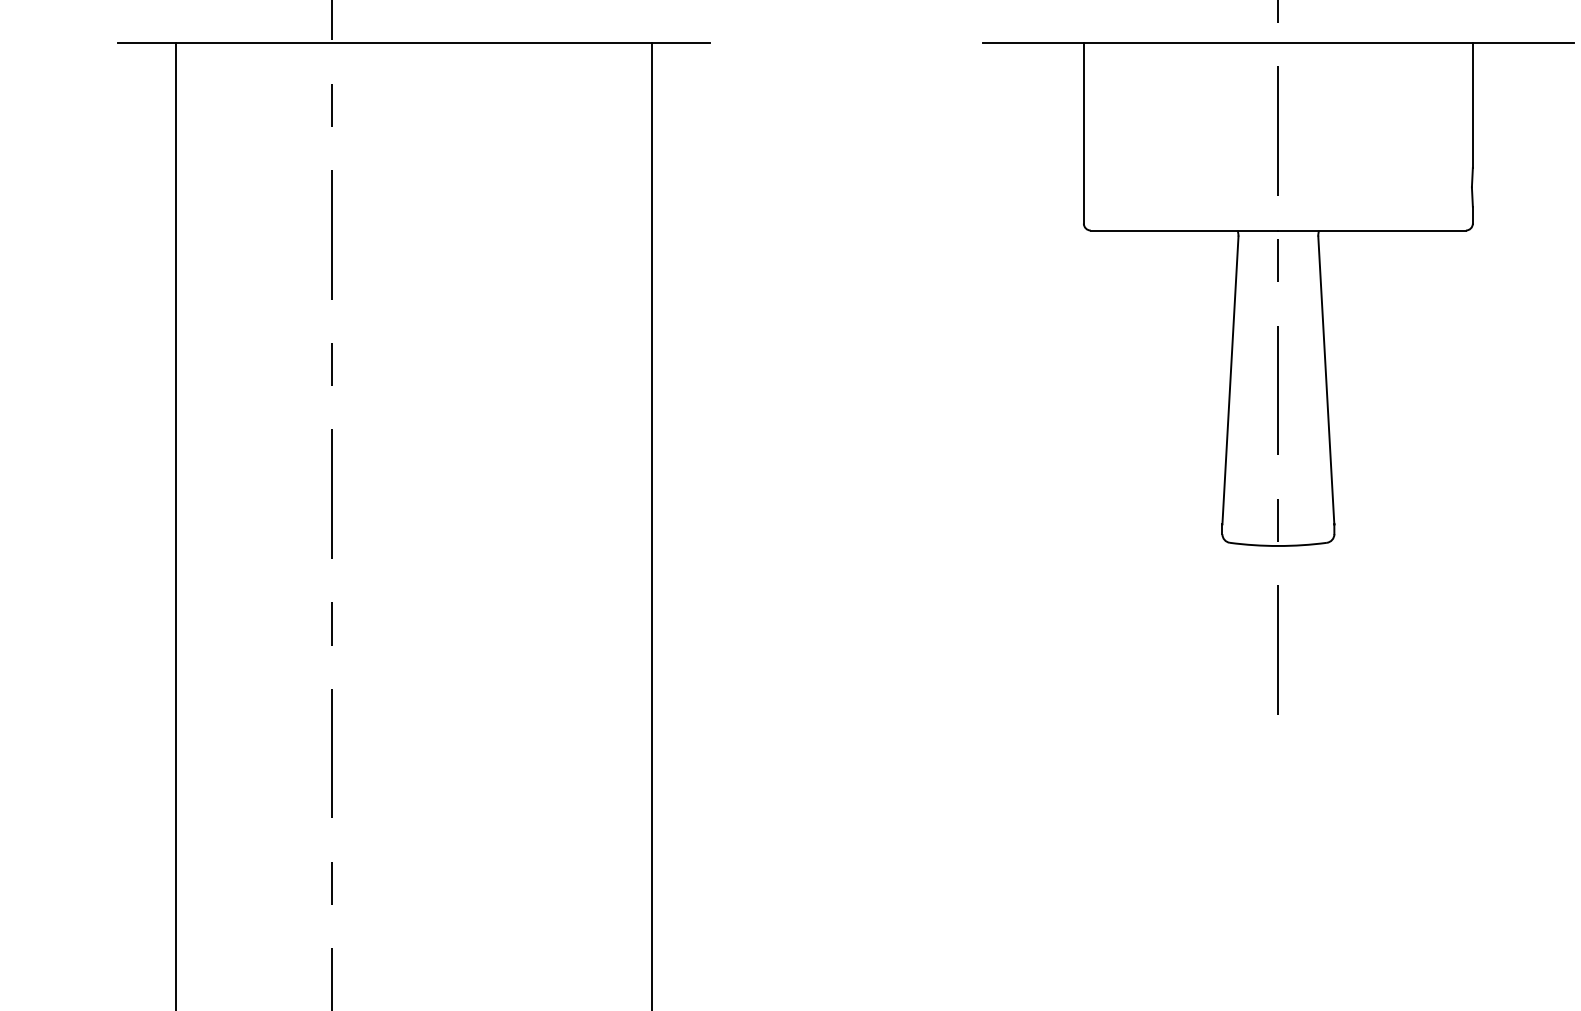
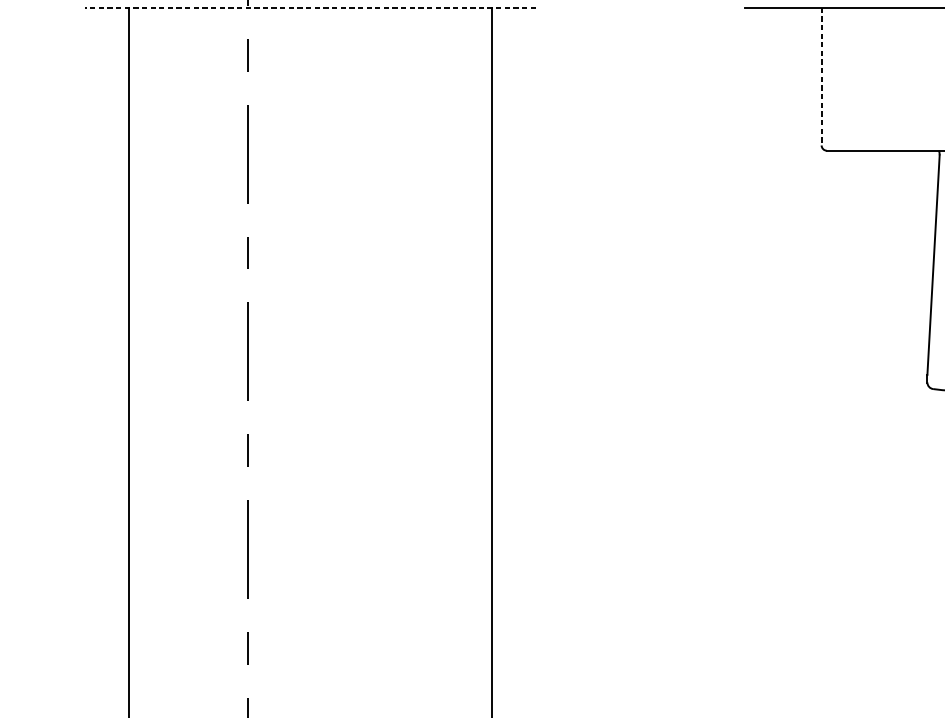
line: (413, 42) -> (310, 7), solid -> dashed
line: (1083, 133) -> (821, 76), solid -> dashed

